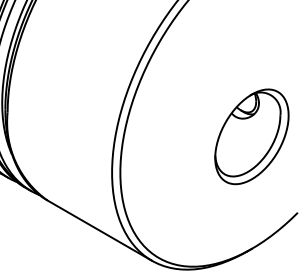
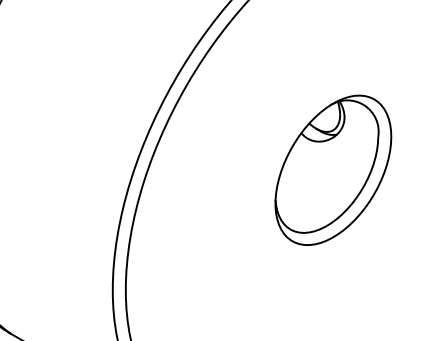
part: (251, 136) -> (332, 169), moved

